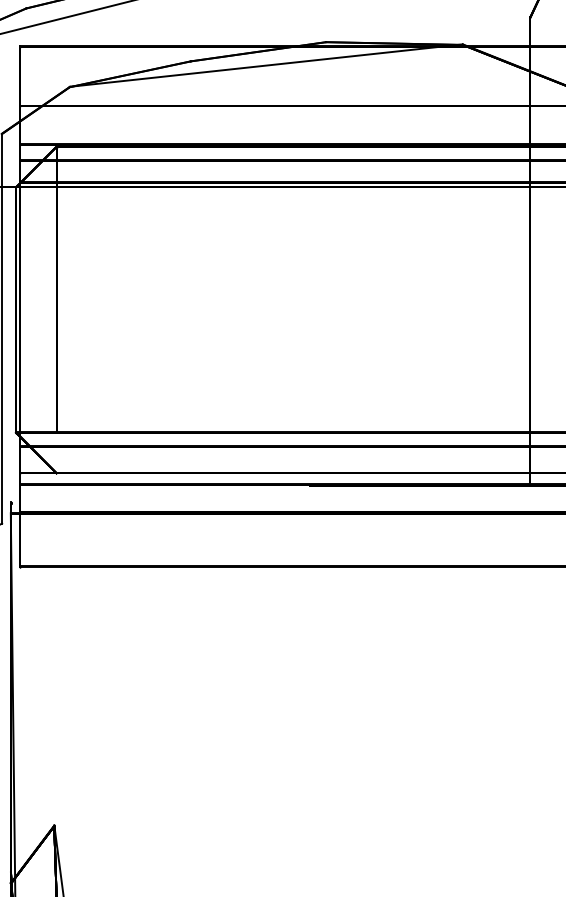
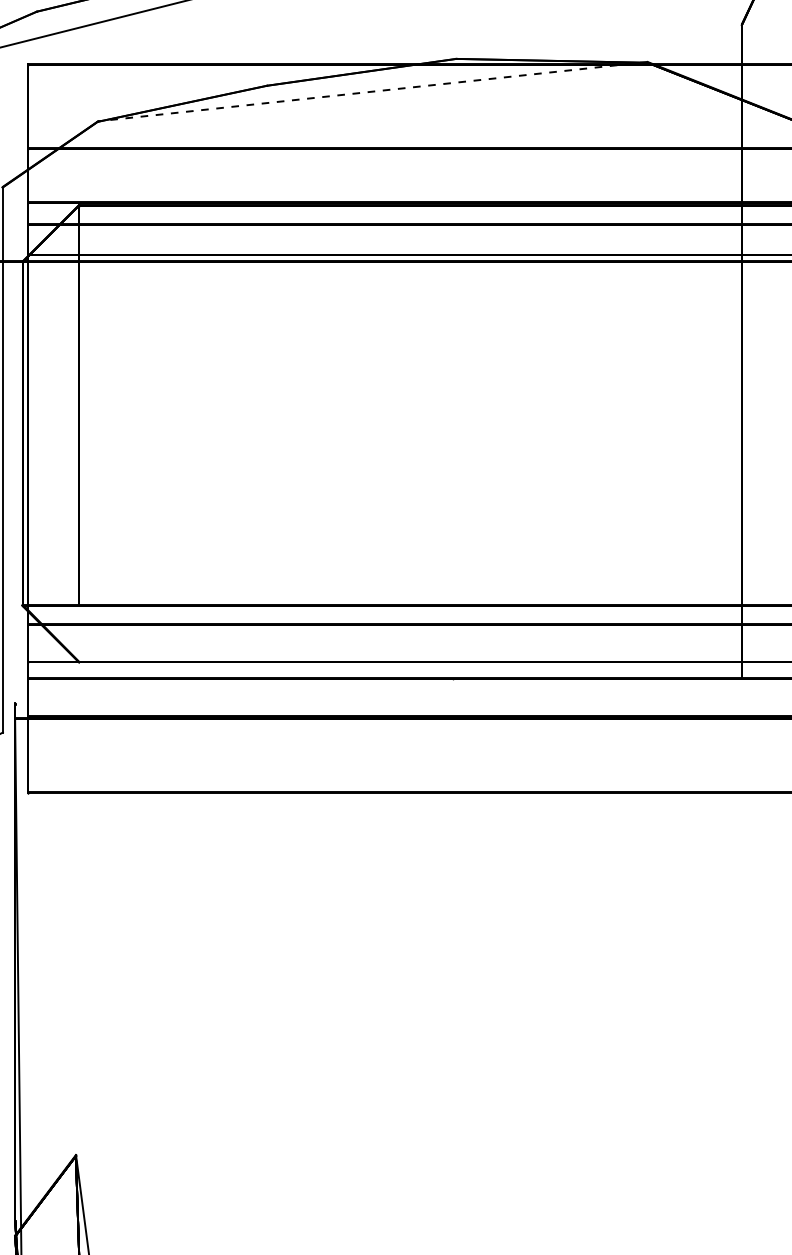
line: (266, 65) -> (372, 91), solid -> dashed

